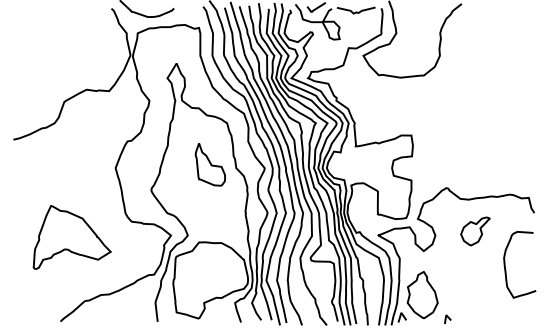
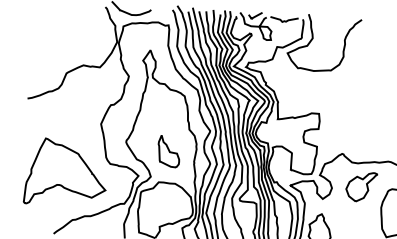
part: (209, 164) -> (168, 151), moved
part: (475, 231) -> (361, 187), size x1.43
part: (72, 237) -> (66, 172), size x1.43

